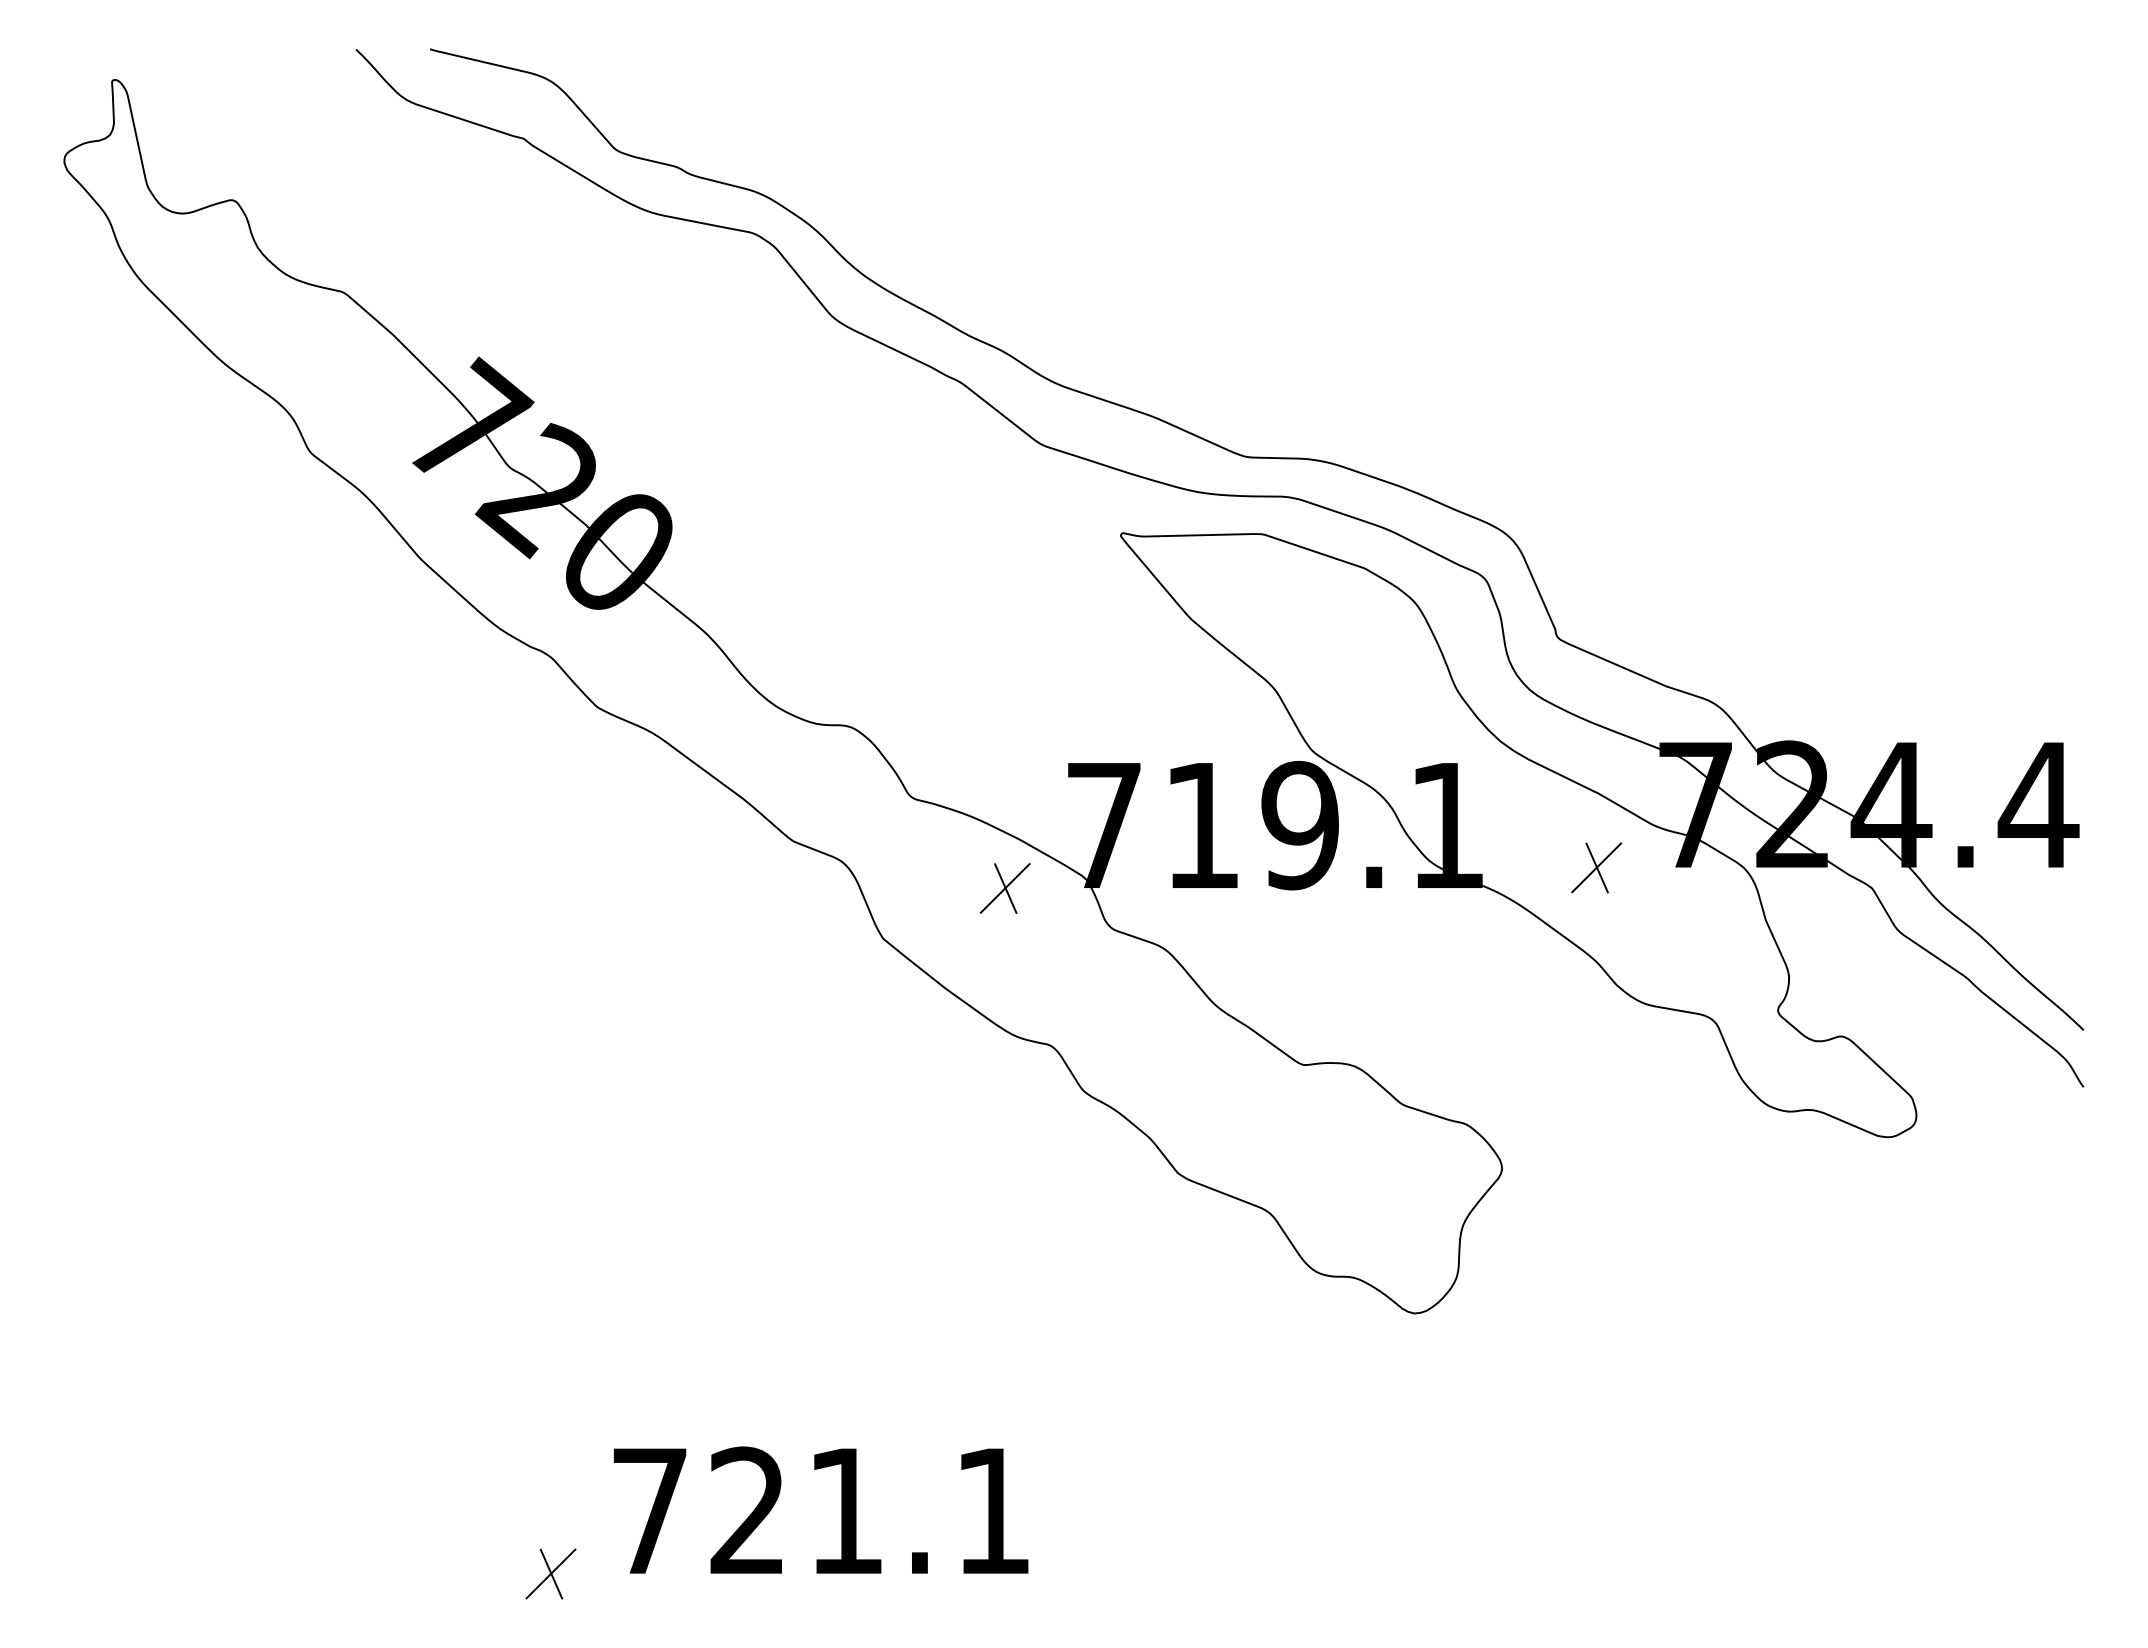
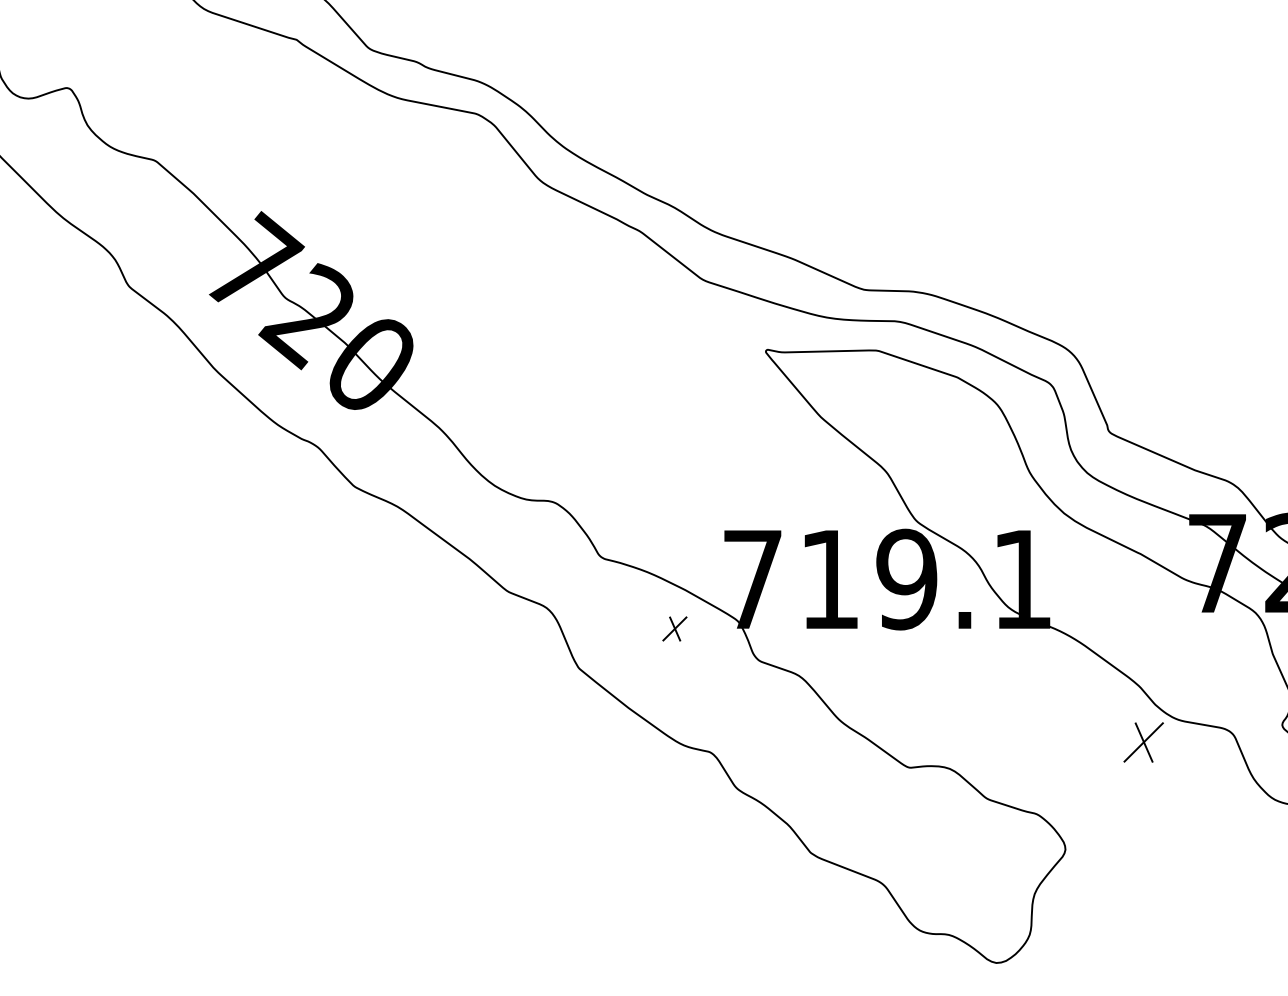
part: (1596, 867) -> (1143, 742), moved
part: (1004, 888) -> (674, 629), size x0.6

